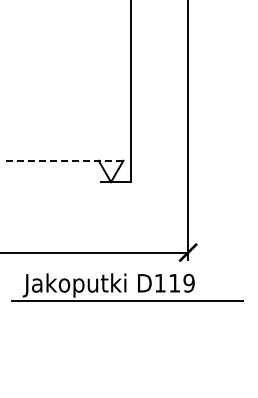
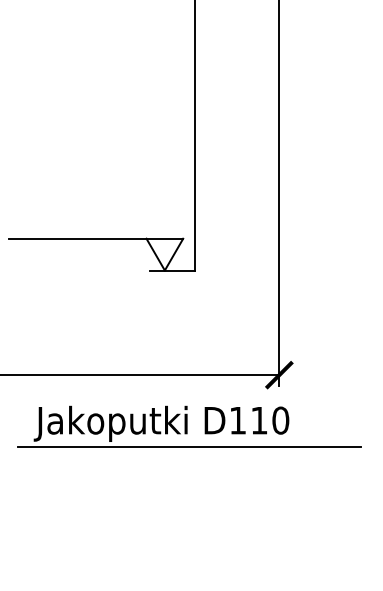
line: (64, 160) -> (95, 238), dashed -> solid
text: (188, 283) -> (279, 420), D119 -> D110

